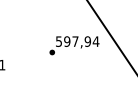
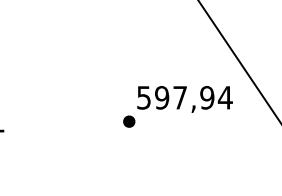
text: (74, 45) -> (177, 106), moved

